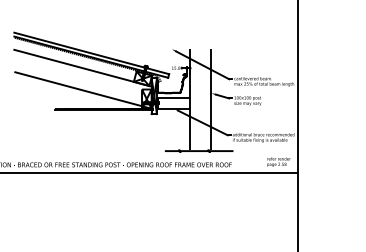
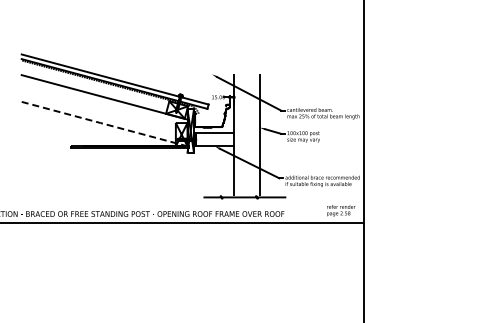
line: (82, 90) -> (104, 124), solid -> dashed

